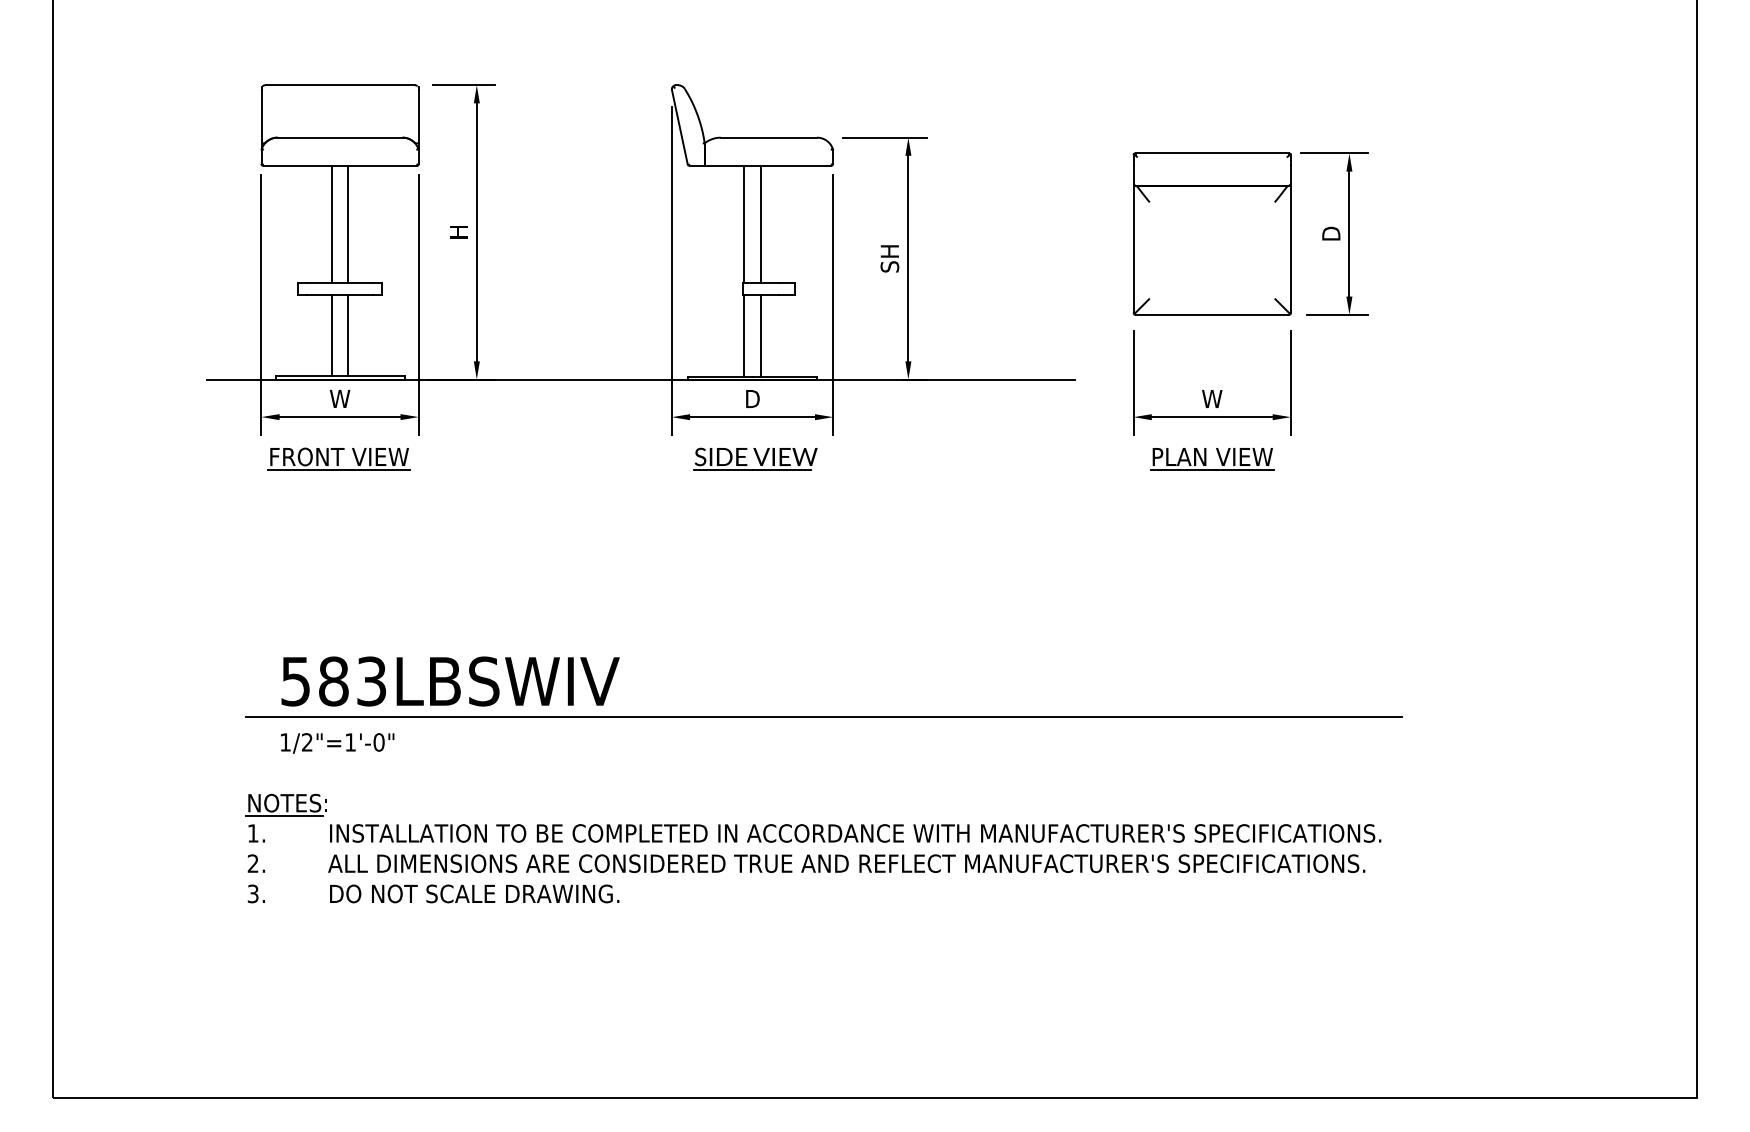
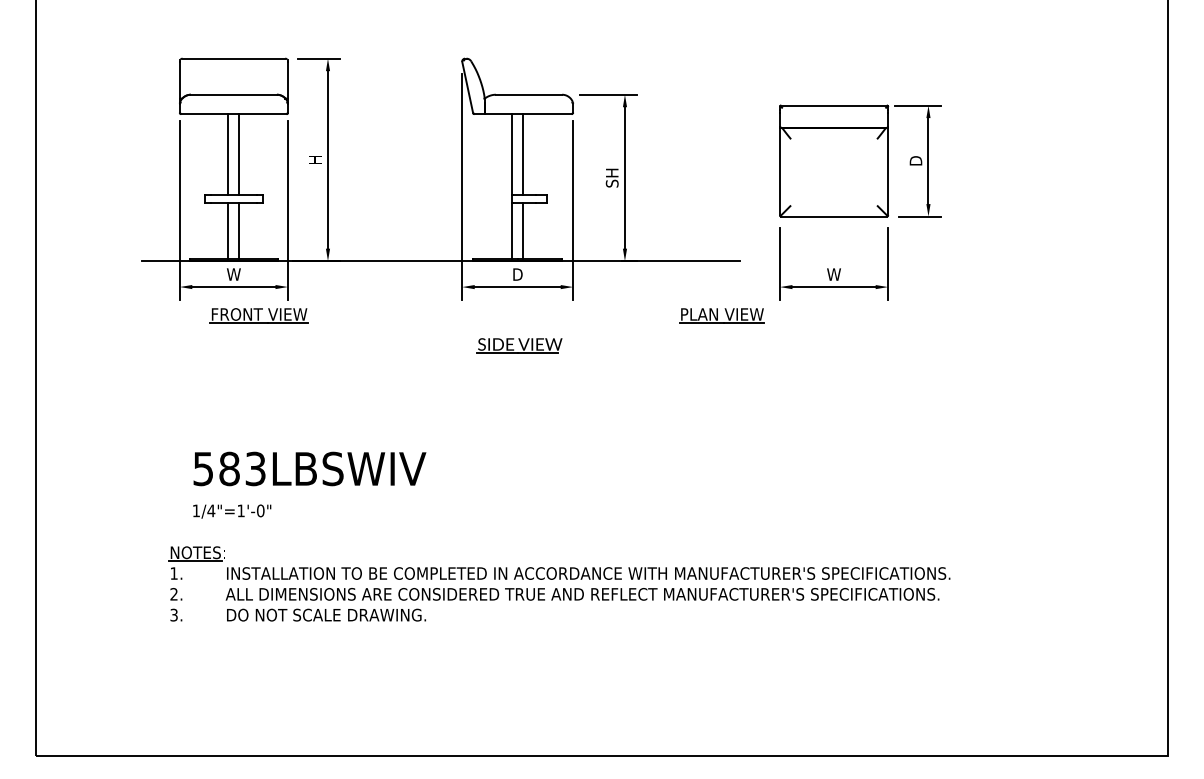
part: (338, 458) -> (258, 315), moved
part: (755, 458) -> (519, 345), moved
part: (1211, 458) -> (721, 315), moved
line: (823, 717) -> (566, 493), removed
text: (307, 741) -> (211, 510), 1/2"=1'-0" -> 1/4"=1'-0"

